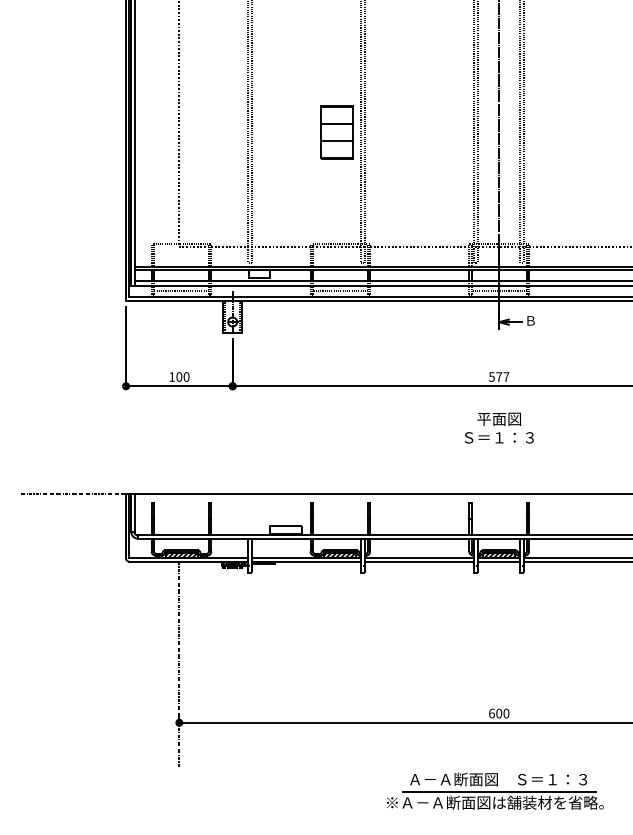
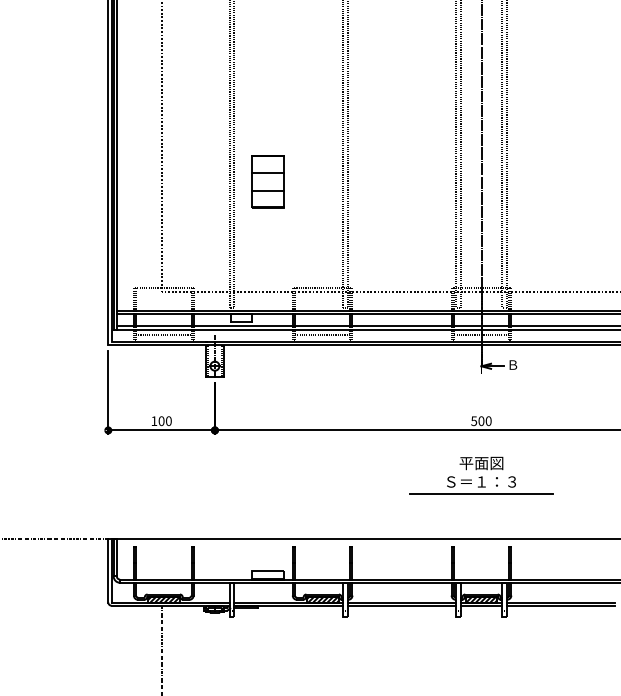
part: (336, 132) -> (267, 181), moved
text: (502, 376) -> (484, 420), 577 -> 500
line: (499, 449) -> (481, 493), added

